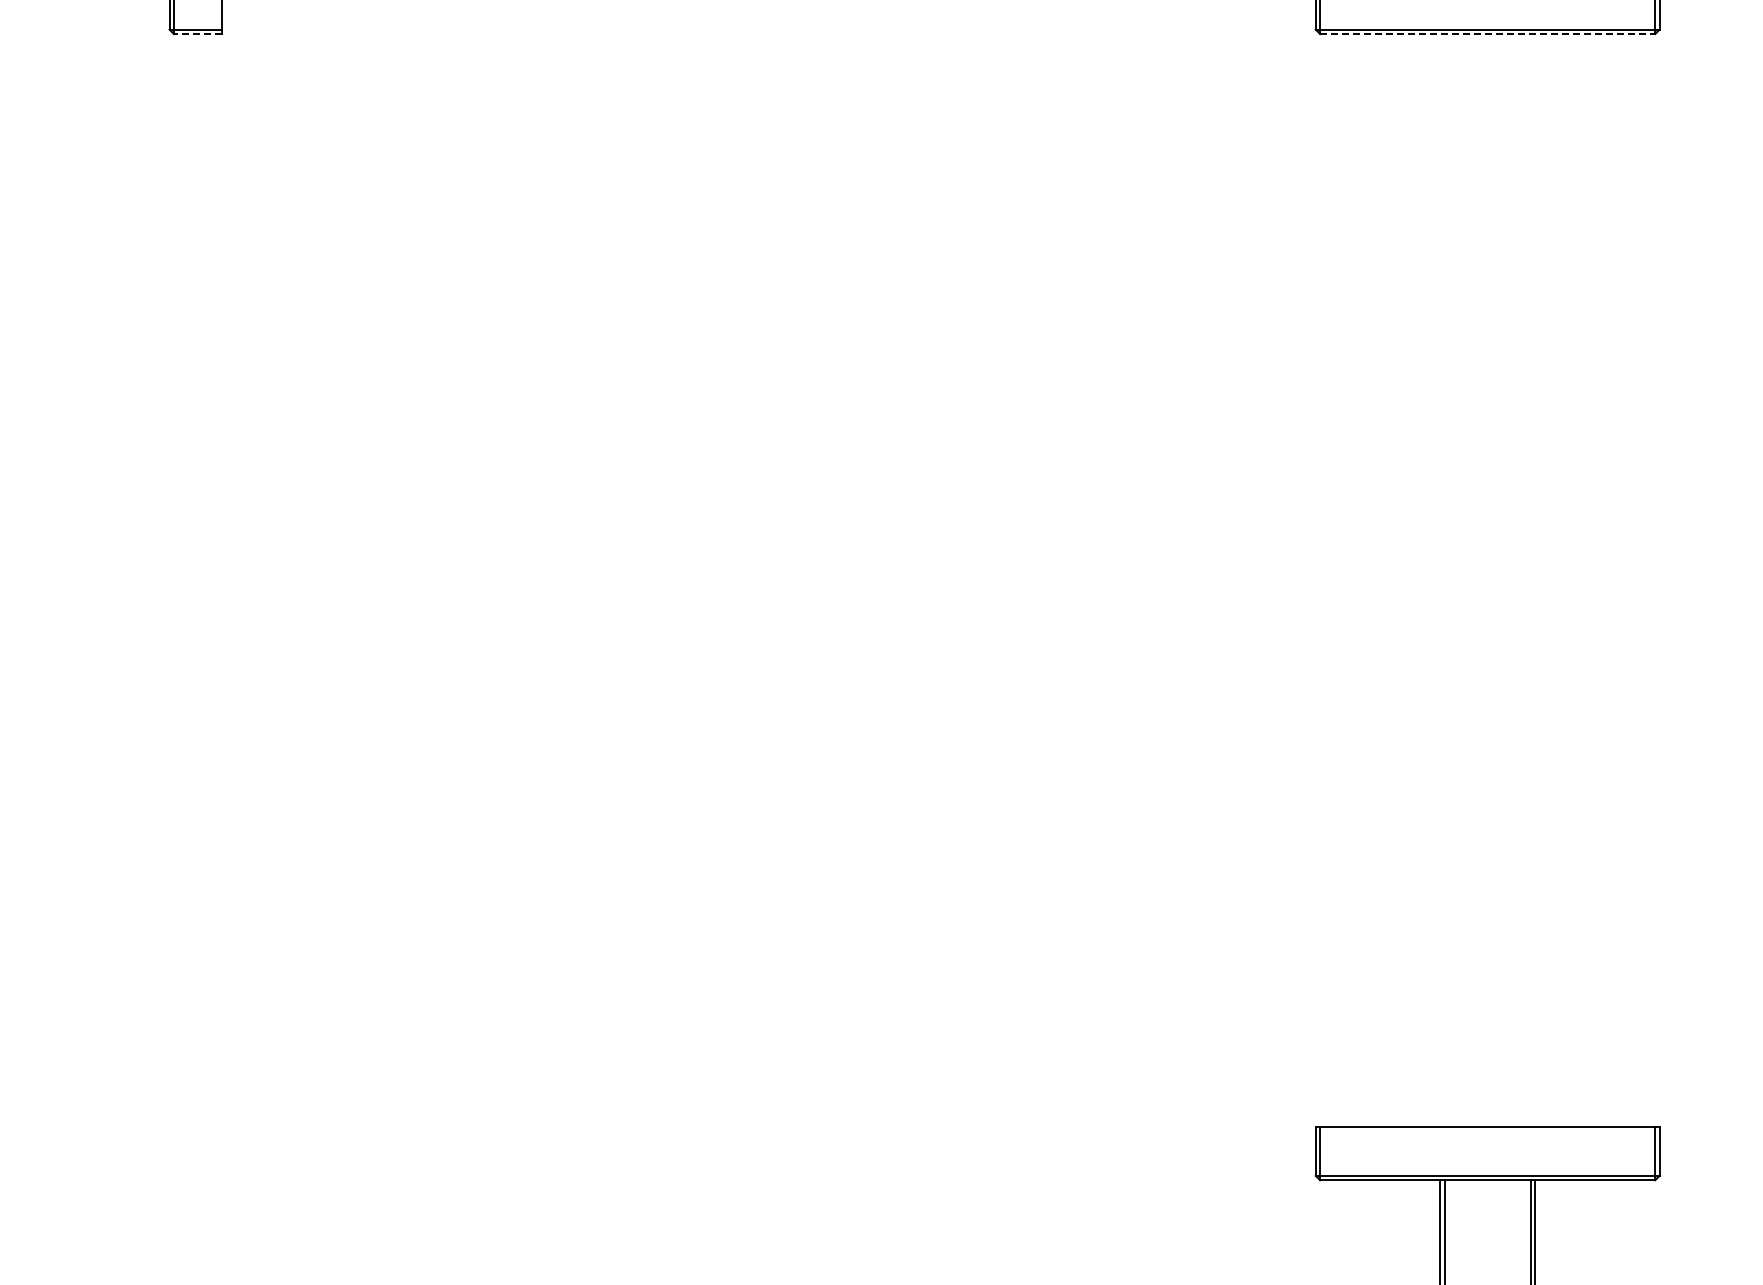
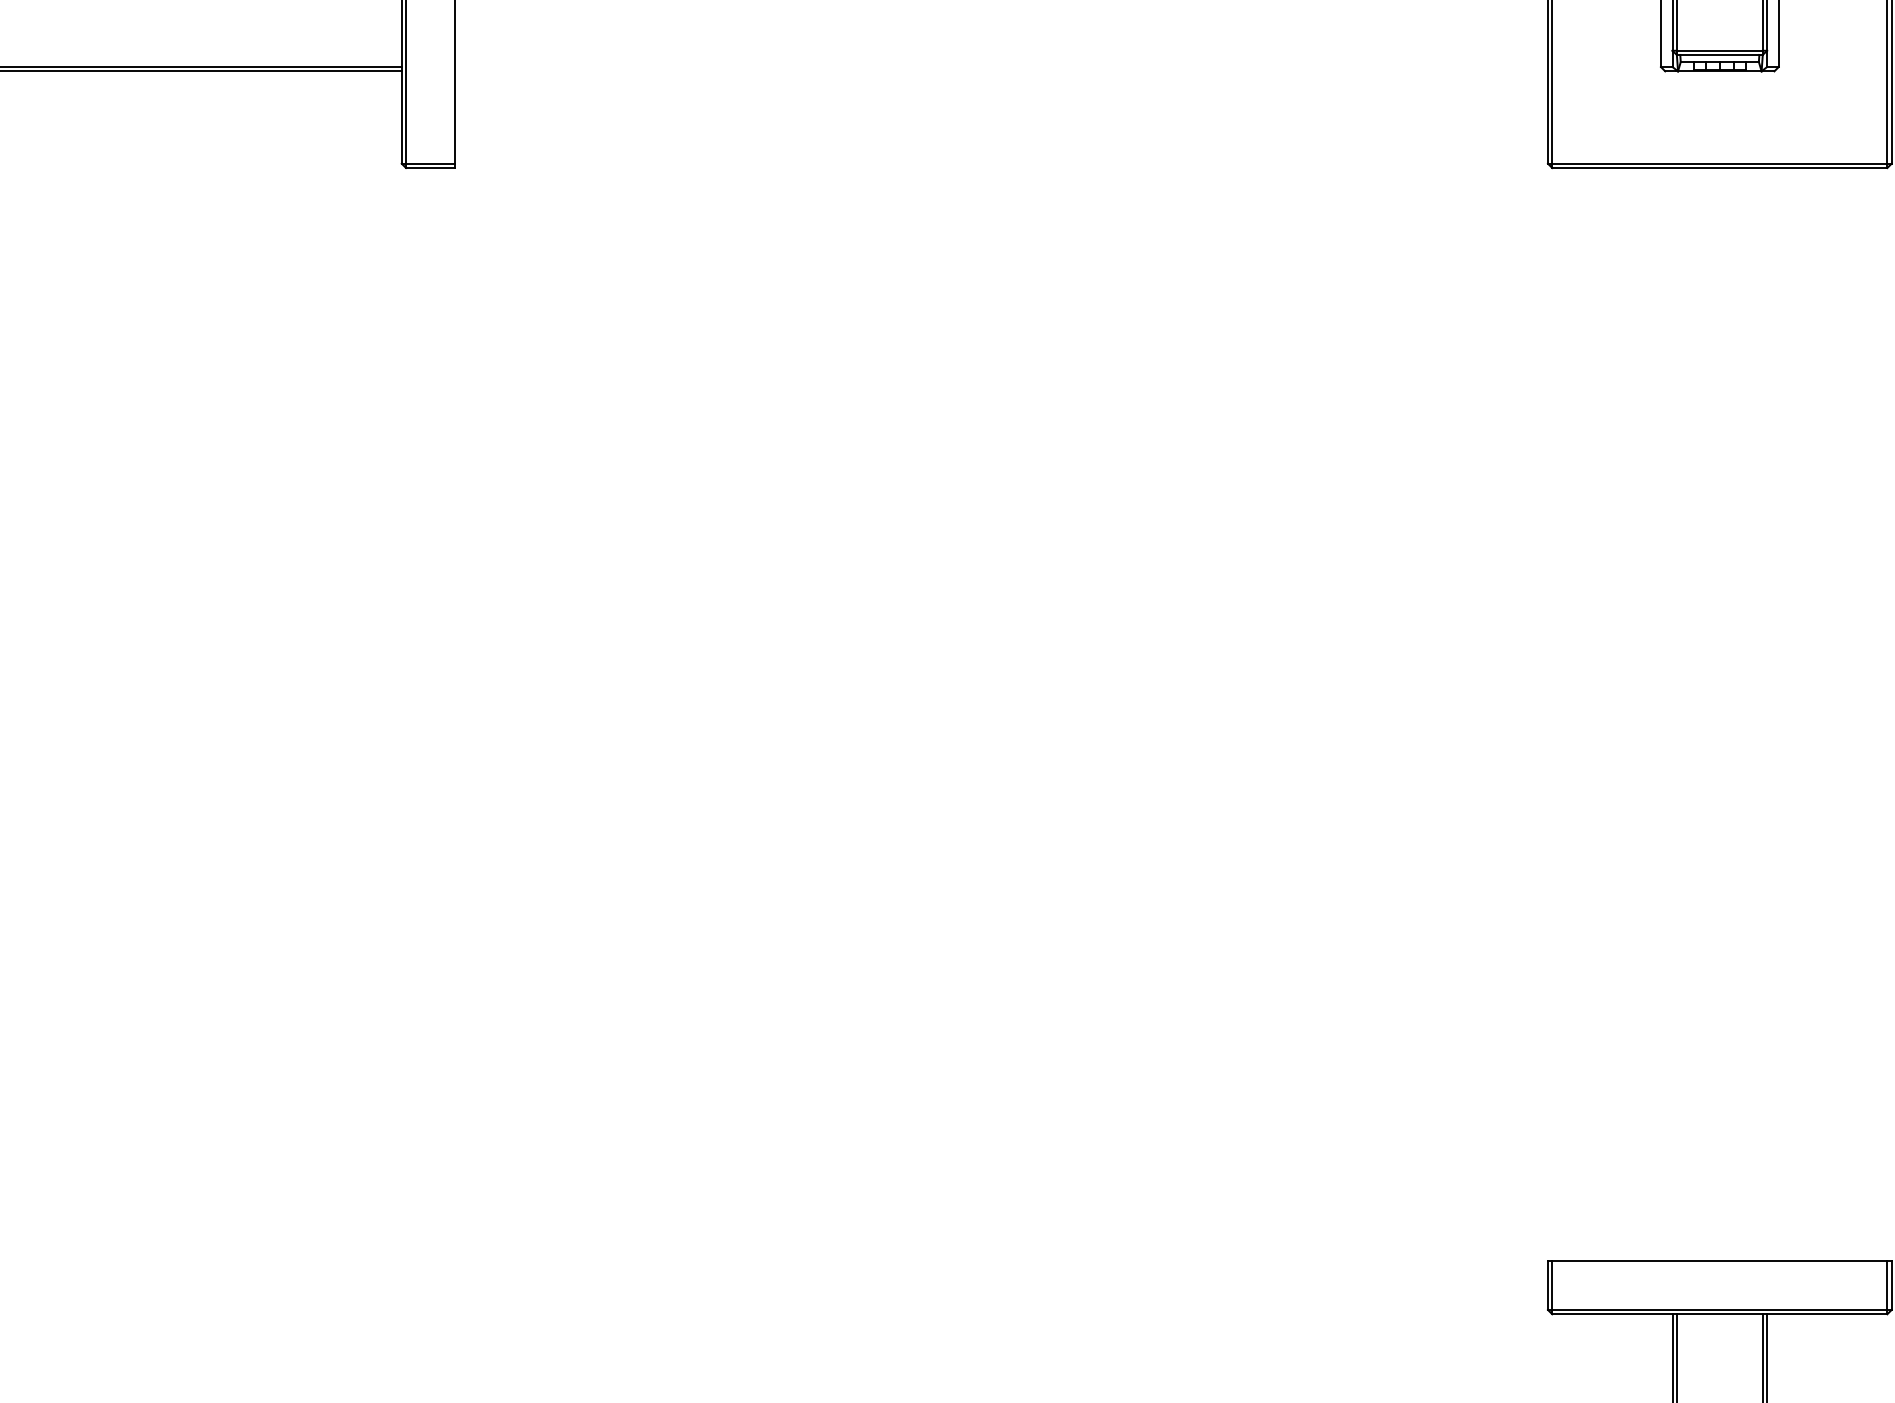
line: (197, 34) -> (429, 168), dashed -> solid
line: (1487, 34) -> (1719, 168), dashed -> solid

